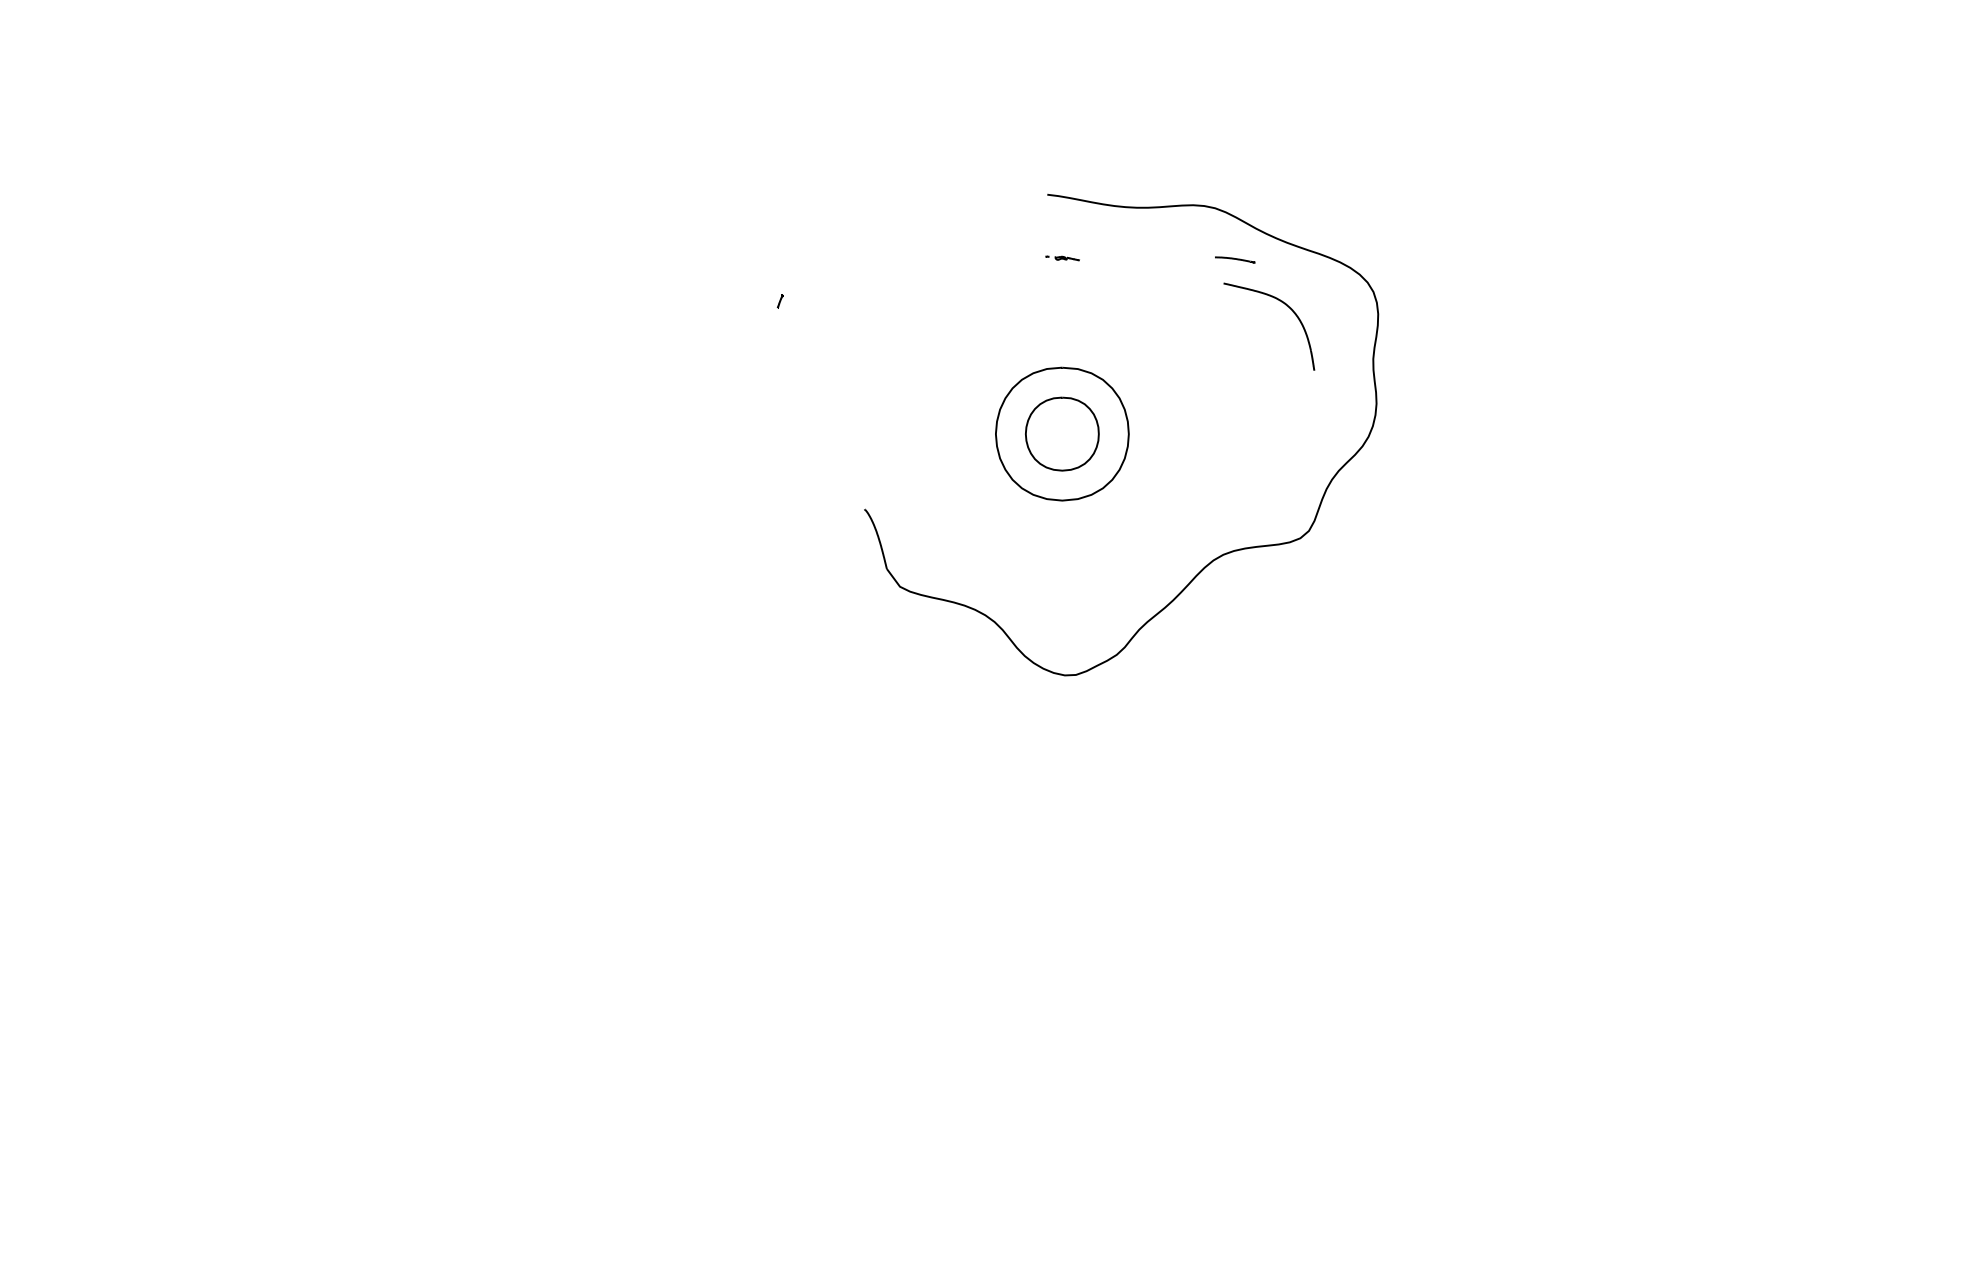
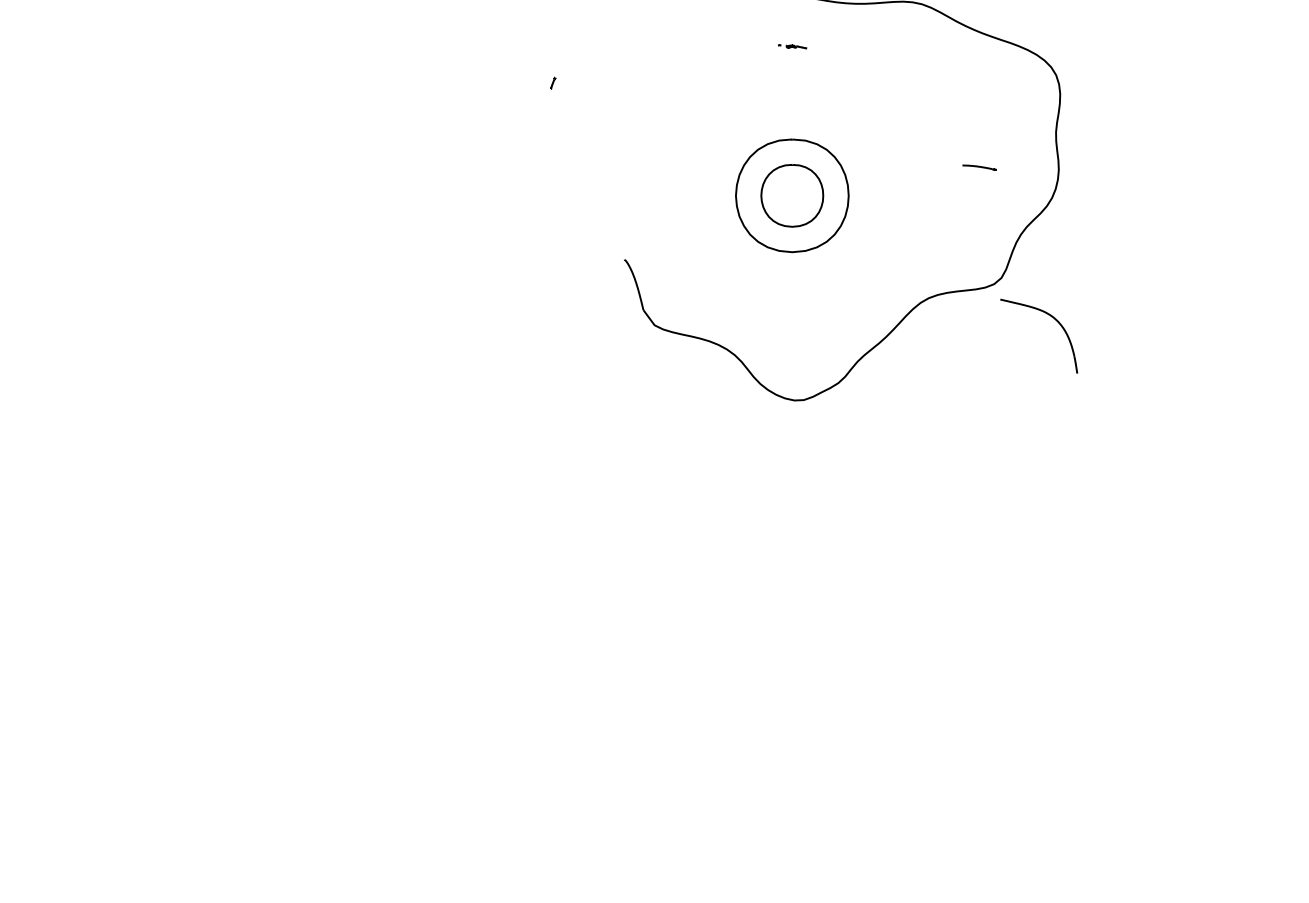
line: (1235, 259) -> (979, 167), moved
part: (1286, 306) -> (1053, 319), moved

